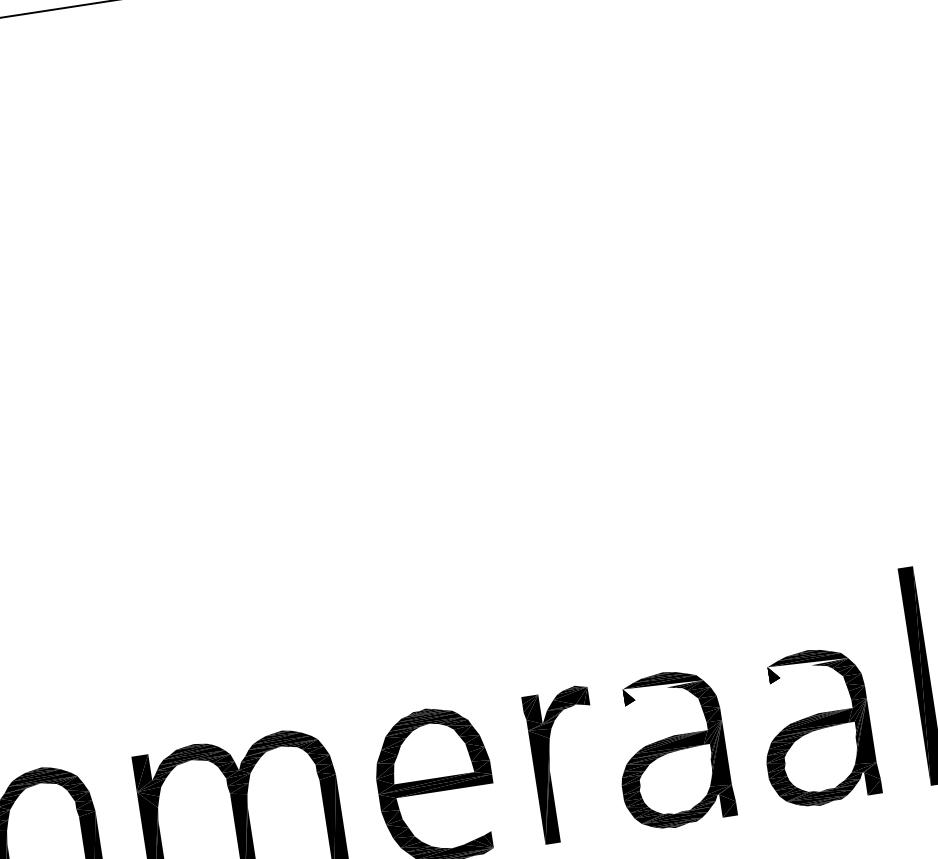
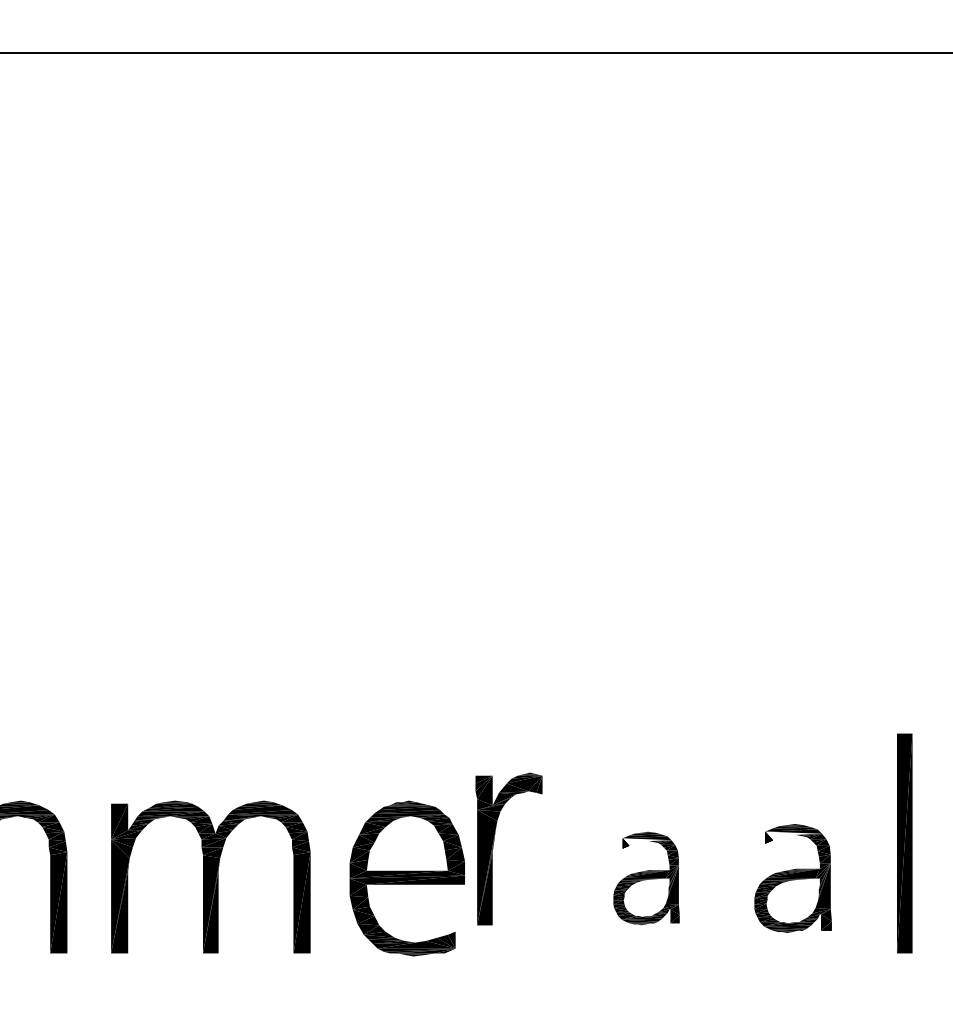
part: (816, 727) -> (792, 878), size x0.7
part: (671, 749) -> (646, 878), size x0.6
part: (550, 766) -> (493, 848), moved

